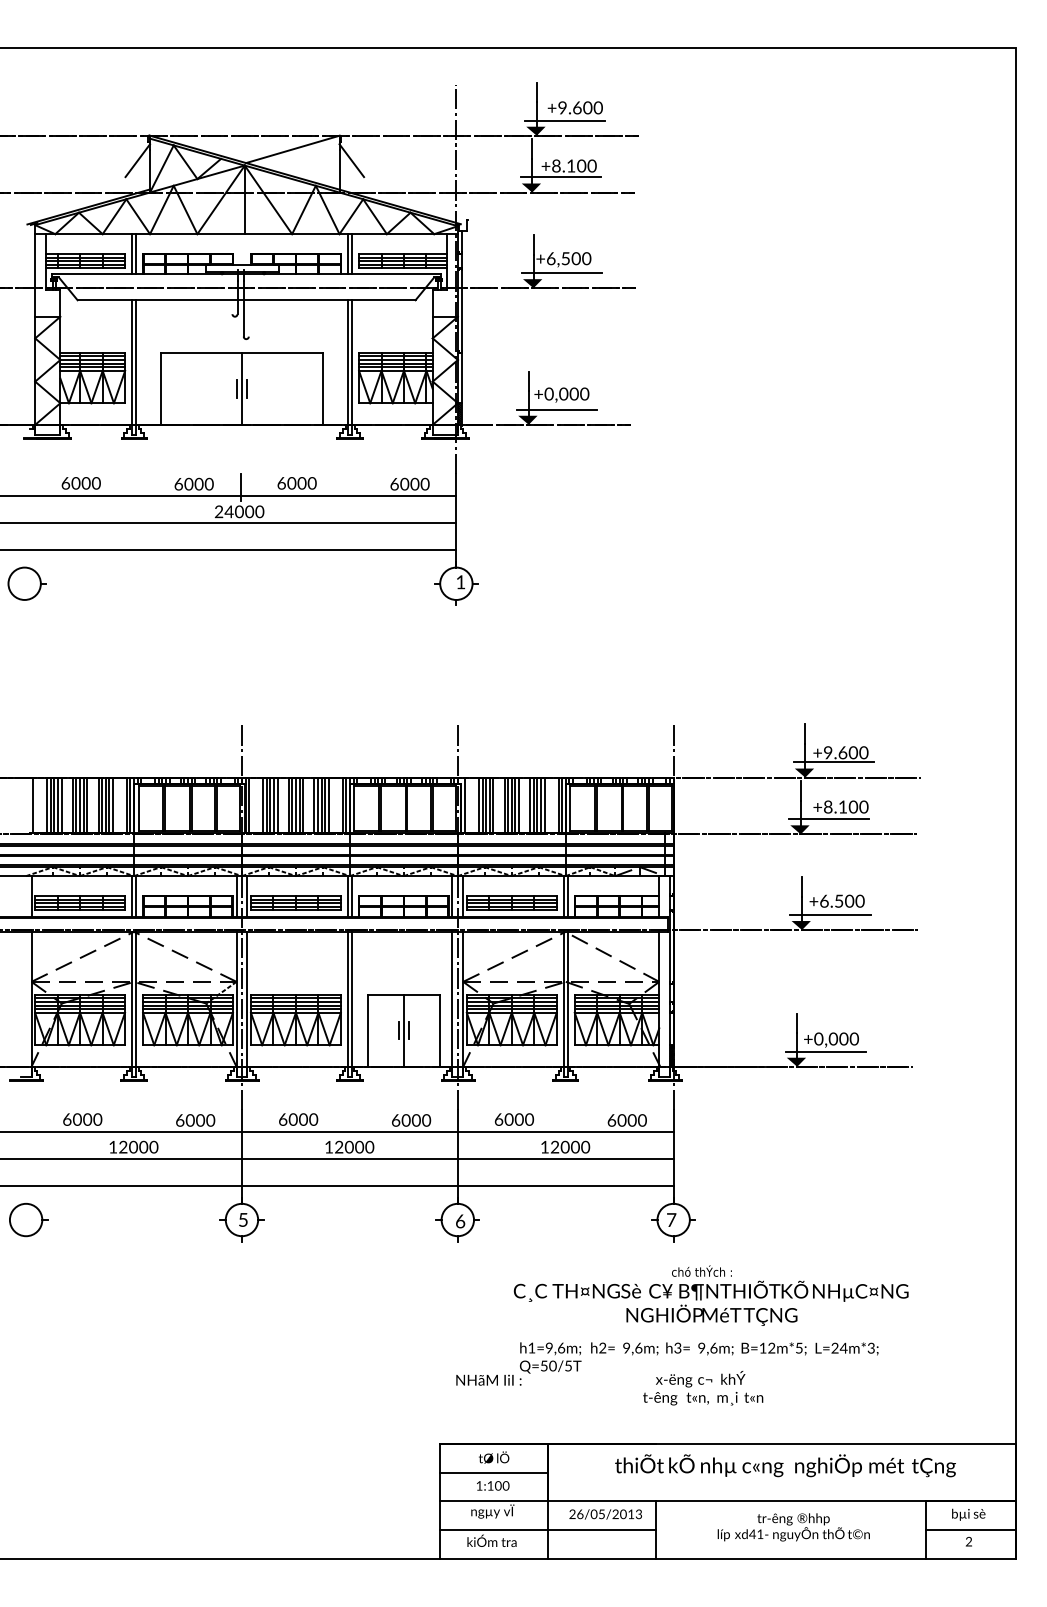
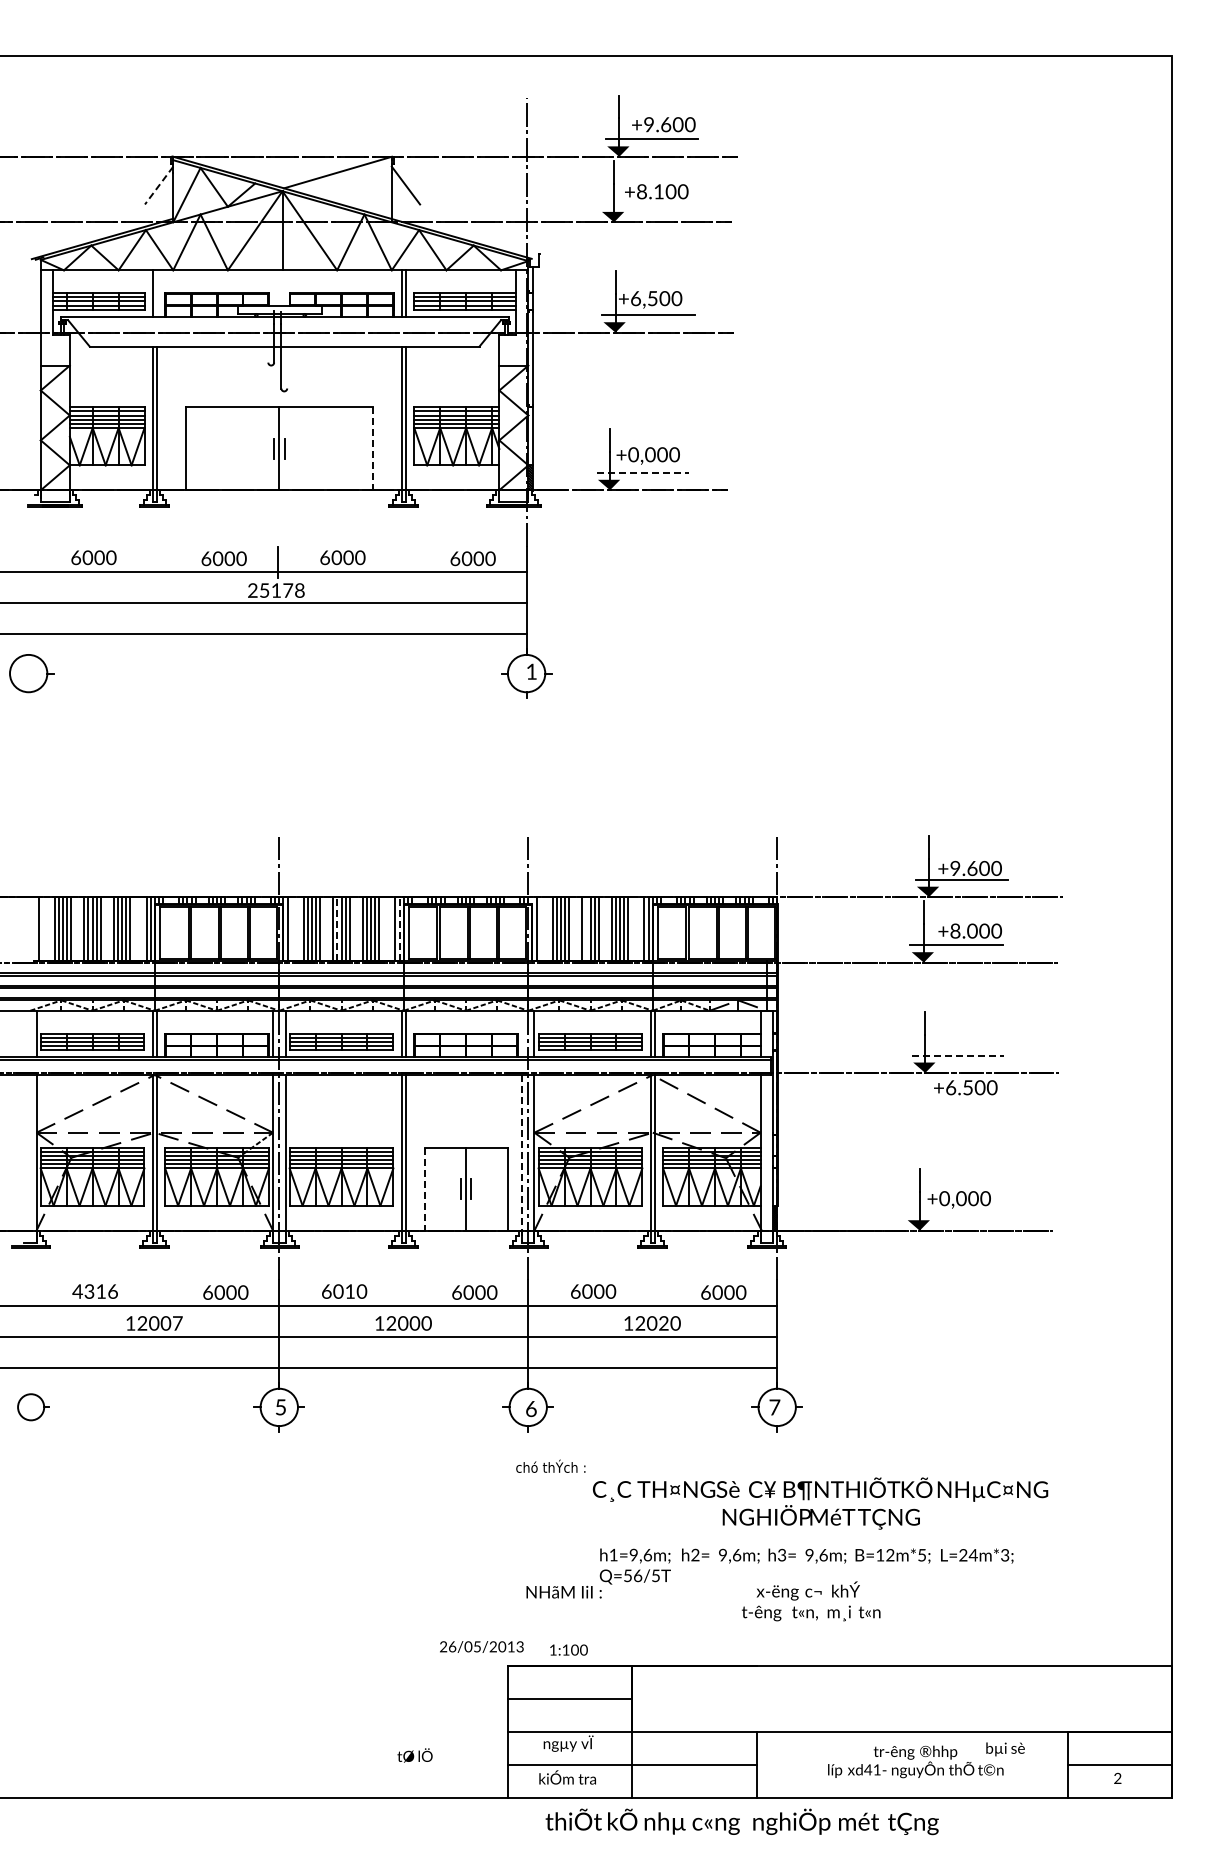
line: (138, 160) -> (159, 185), solid -> dashed
line: (560, 177) -> (646, 204), removed
line: (136, 254) -> (157, 293), removed
line: (322, 389) -> (372, 449), solid -> dashed
line: (557, 409) -> (643, 472), solid -> dashed
text: (244, 511) -> (282, 590), 24000 -> 25178
line: (508, 804) -> (586, 928), removed
line: (292, 805) -> (337, 929), solid -> dashed
line: (346, 805) -> (399, 929), solid -> dashed
text: (842, 806) -> (972, 930), +8.100 -> +8.000
line: (452, 895) -> (522, 1033), removed
text: (836, 901) -> (965, 1087), moved
line: (830, 914) -> (958, 1055), solid -> dashed
line: (452, 1004) -> (522, 1158), solid -> dashed
line: (367, 1031) -> (424, 1189), solid -> dashed
line: (825, 1051) -> (952, 1213), removed
text: (82, 1119) -> (95, 1291), 6000 -> 4316
text: (303, 1119) -> (350, 1291), 6000 -> 6010
text: (153, 1147) -> (177, 1323), 12000 -> 12007
text: (575, 1147) -> (663, 1323), 12000 -> 12020
part: (28, 1219) -> (32, 1406), size x0.7
text: (701, 1270) -> (550, 1465), moved
text: (552, 1365) -> (637, 1575), Q=50/5T -> Q=56/5T
text: (493, 1457) -> (414, 1755), moved
text: (784, 1465) -> (741, 1821), moved
text: (492, 1485) -> (568, 1649), moved
text: (605, 1514) -> (481, 1646), moved
text: (968, 1514) -> (1005, 1749), moved

